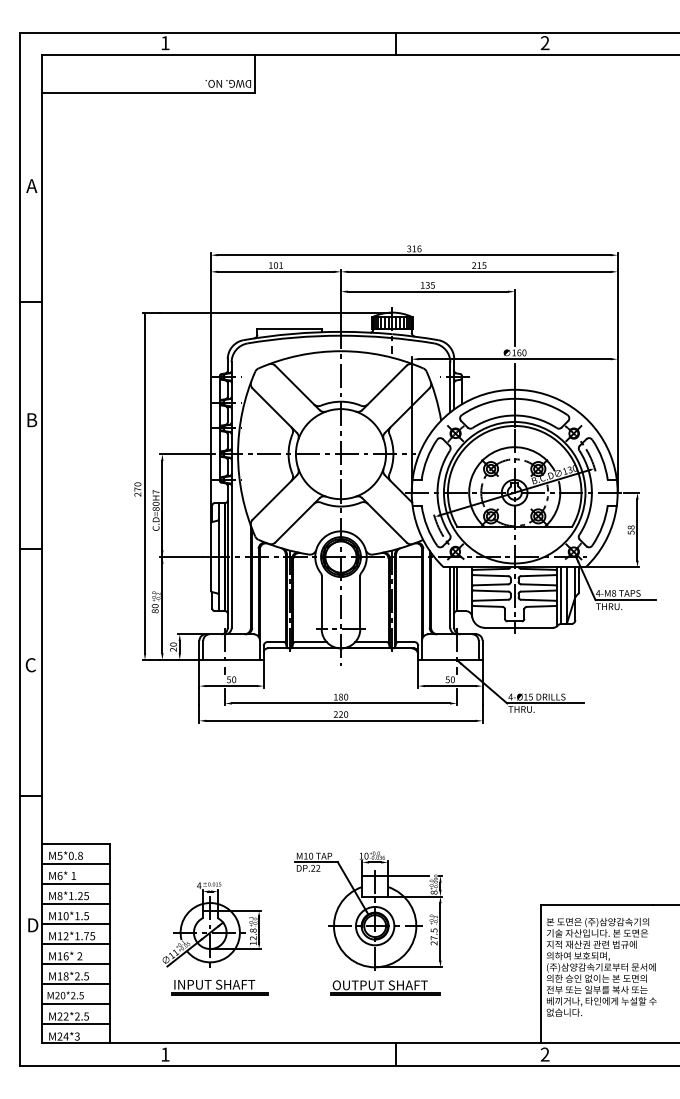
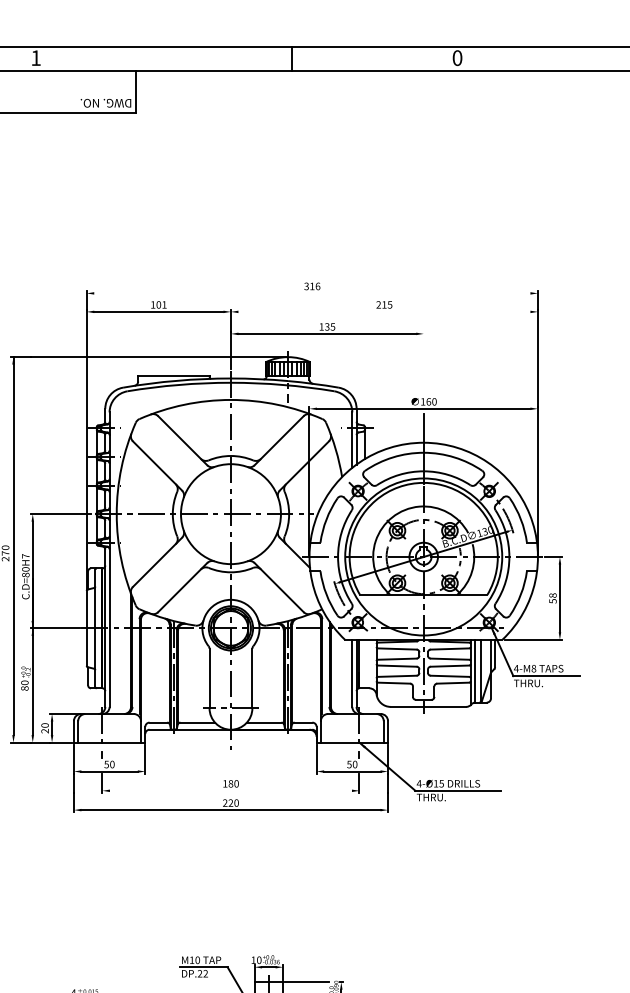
text: (544, 43) -> (456, 58), 2 -> 0
line: (413, 255) -> (311, 293), removed
line: (478, 271) -> (383, 311), removed
line: (514, 317) -> (423, 362), removed
line: (340, 703) -> (230, 790), removed

